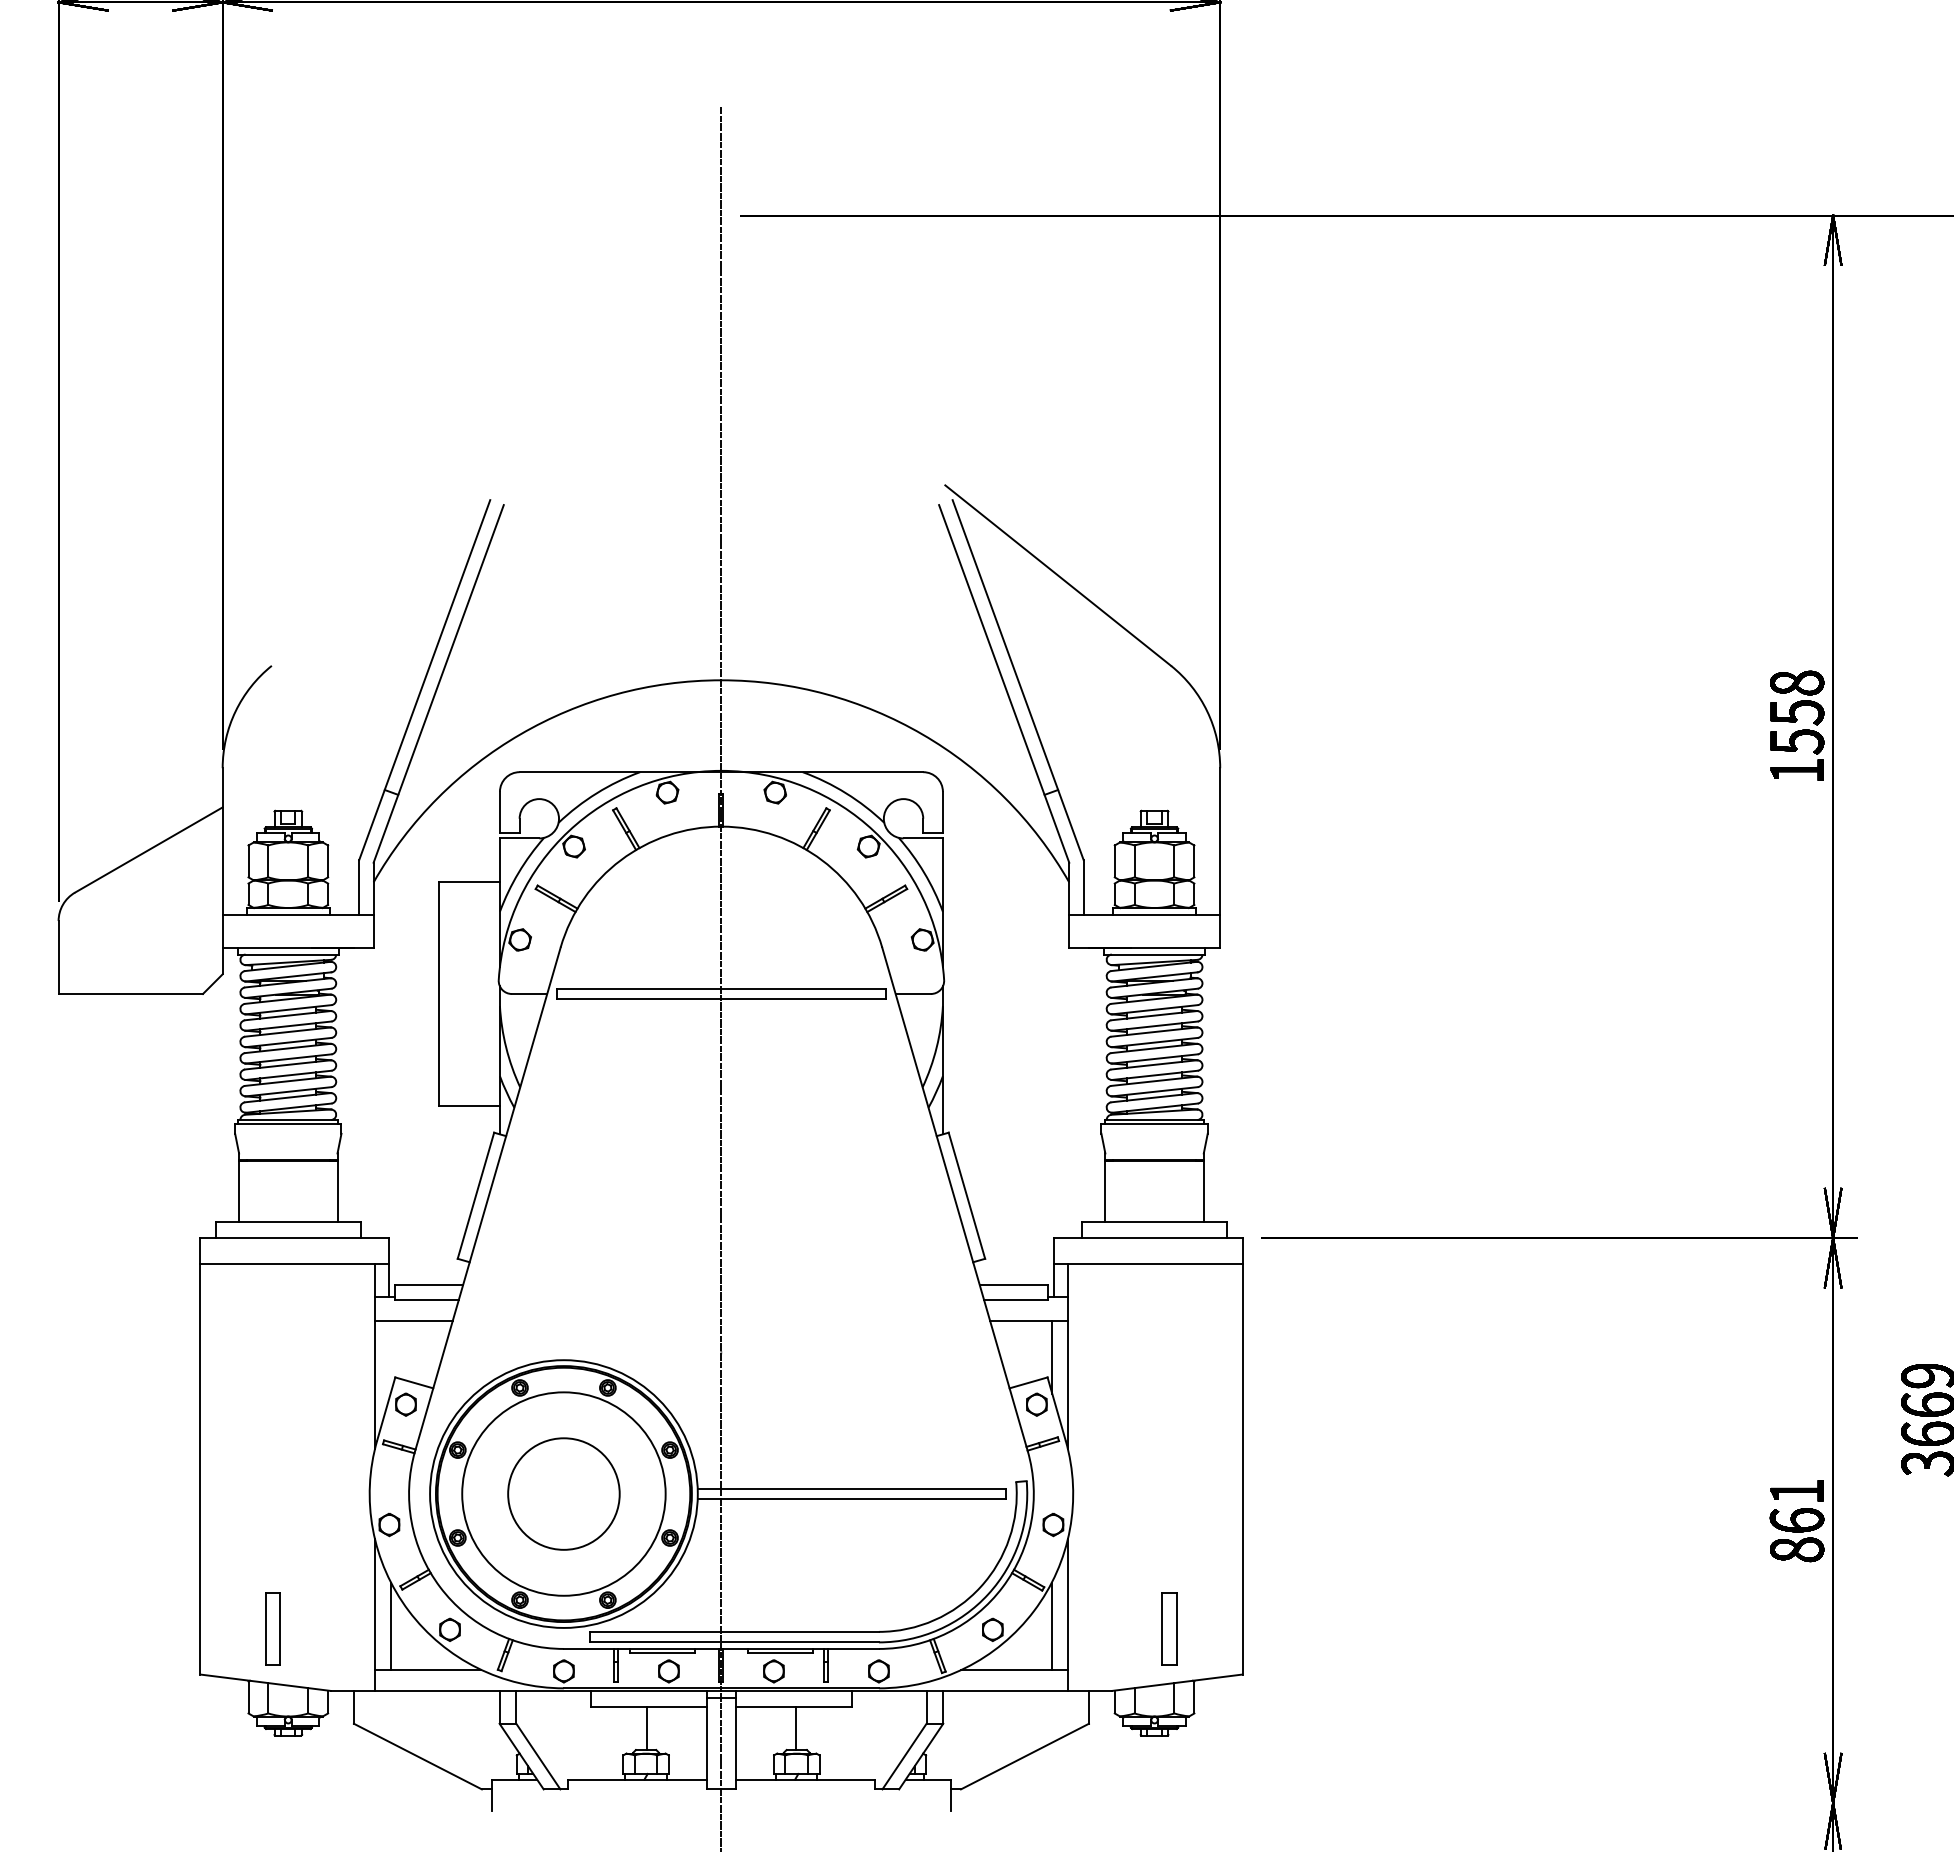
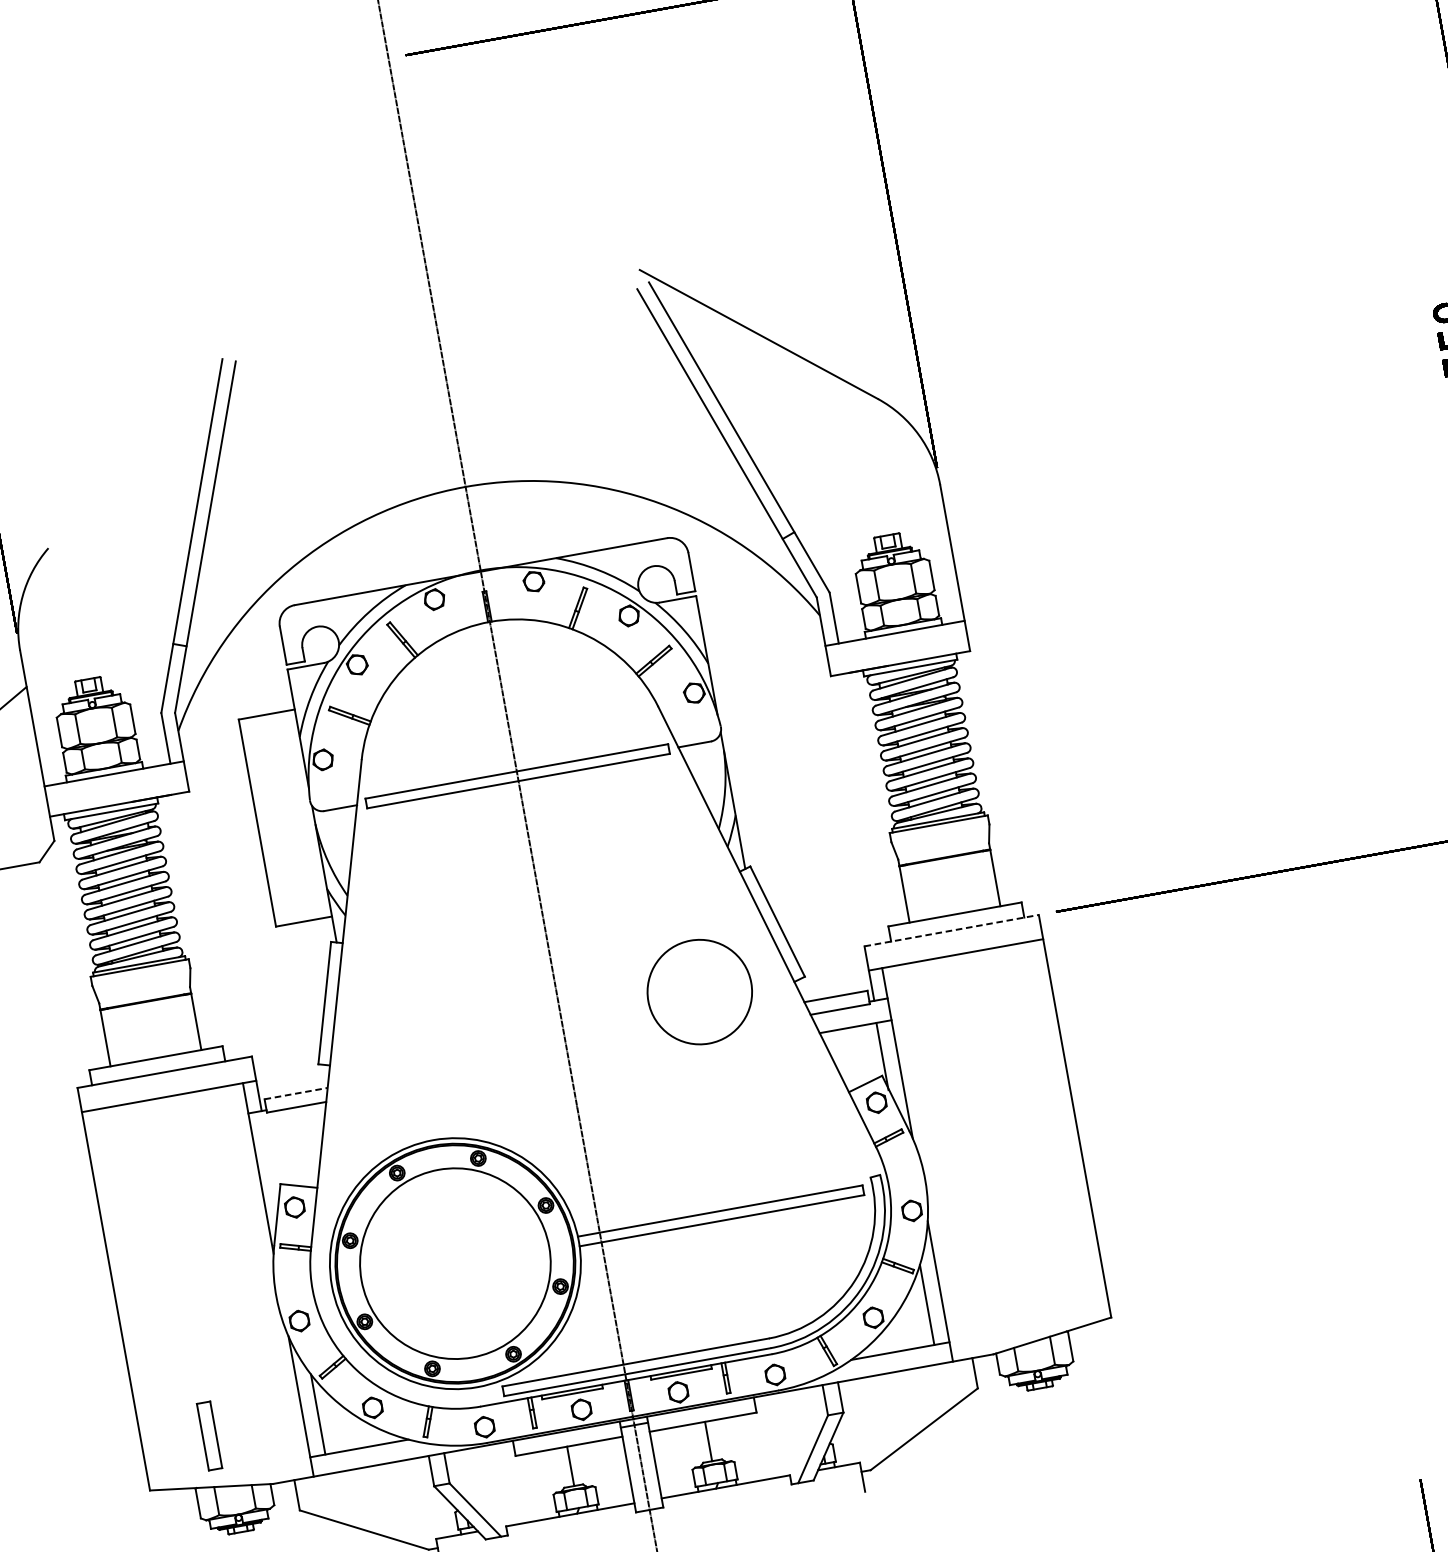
line: (1148, 1238) -> (952, 930), solid -> dashed
line: (429, 1285) -> (296, 1093), solid -> dashed
line: (413, 1320) -> (287, 1128), removed
circle: (563, 1493) -> (699, 991), moved
part: (1169, 1628) -> (1036, 1287), removed

